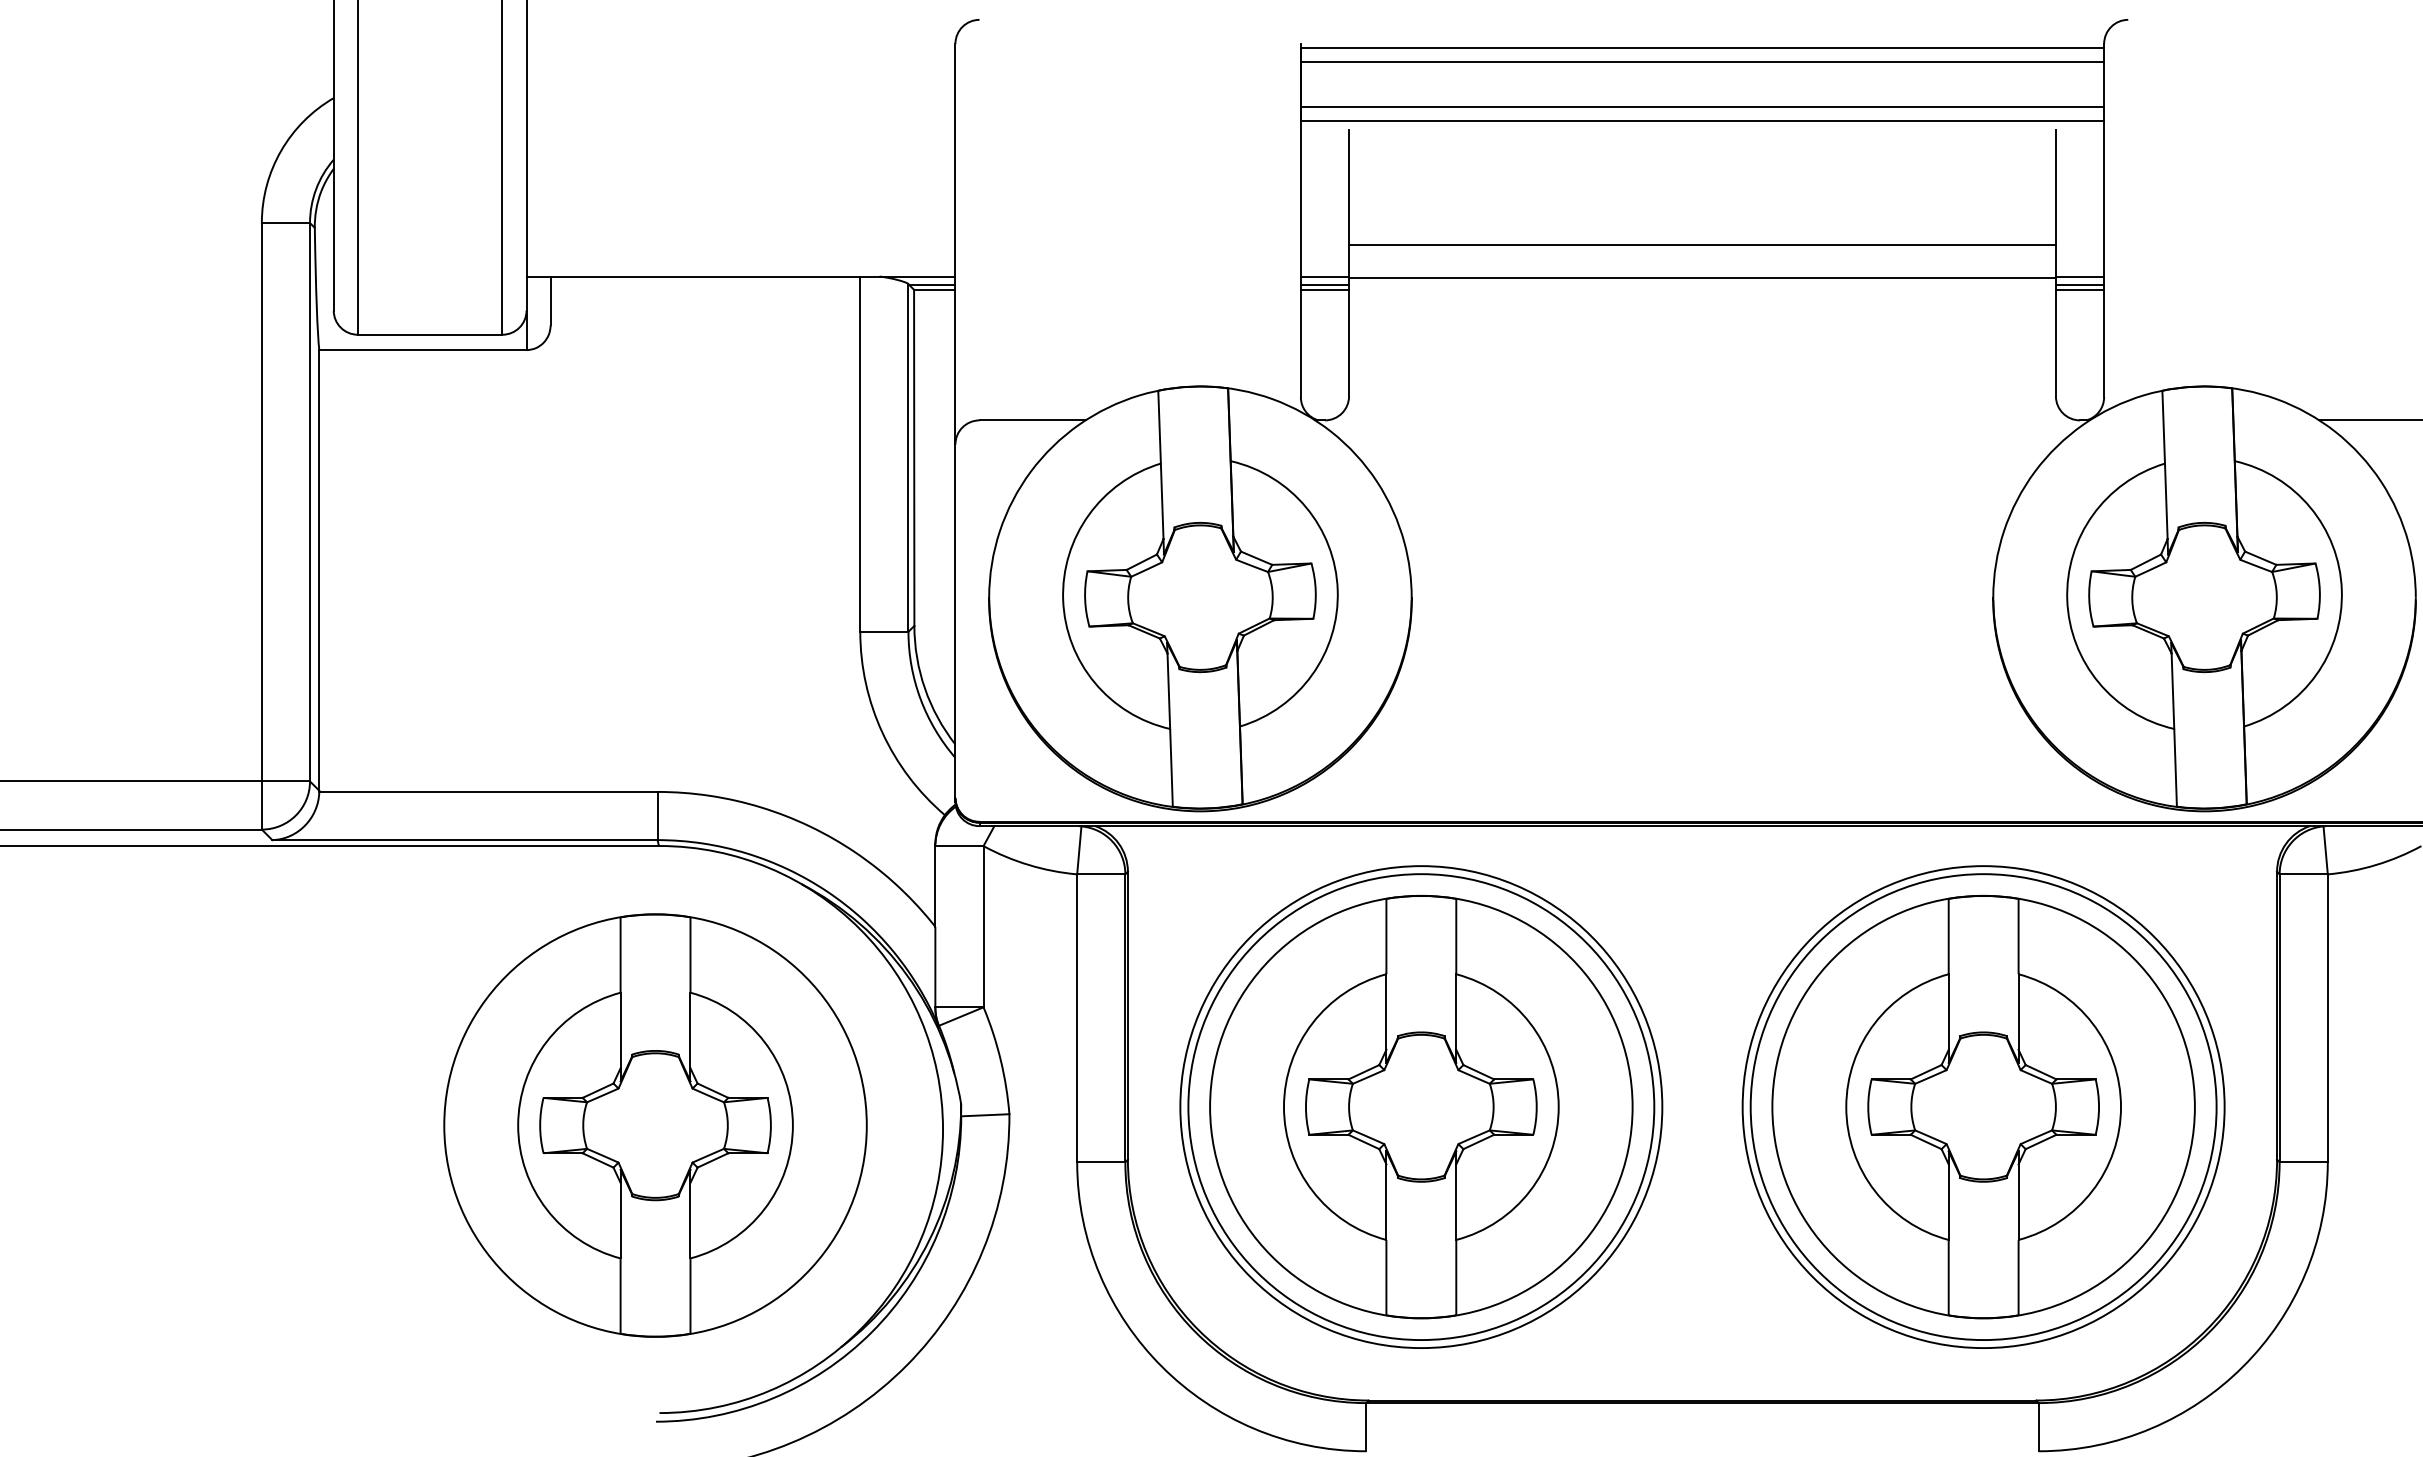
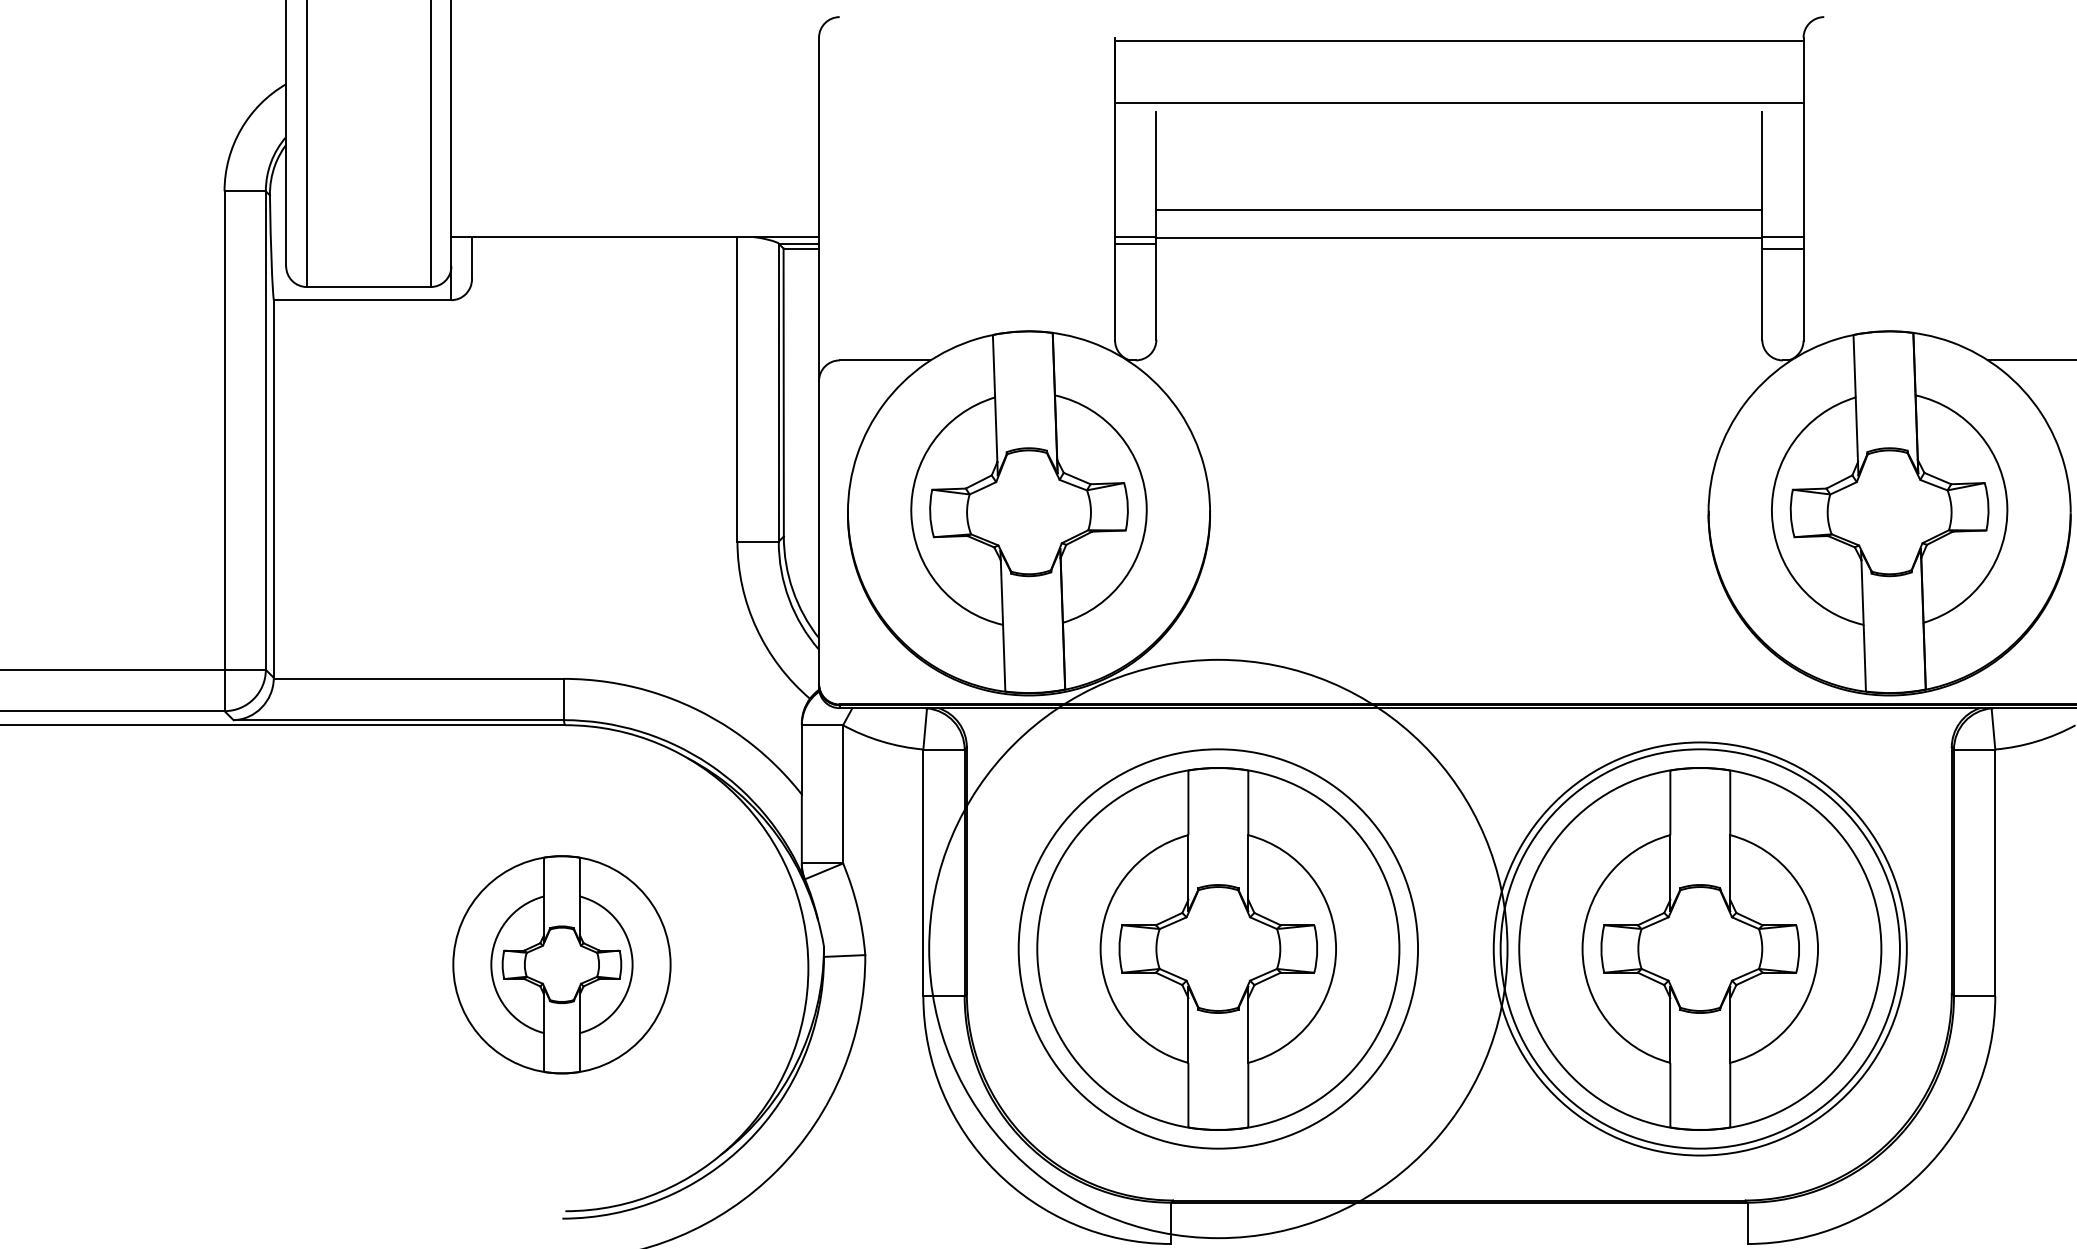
line: (1702, 61) -> (1459, 52), removed
line: (1702, 107) -> (1459, 92), removed
line: (2079, 284) -> (1782, 243), removed
line: (1324, 289) -> (1135, 248), removed
circle: (1421, 1107) -> (1218, 949), size x1.4
part: (655, 1125) -> (561, 964), size x0.6

